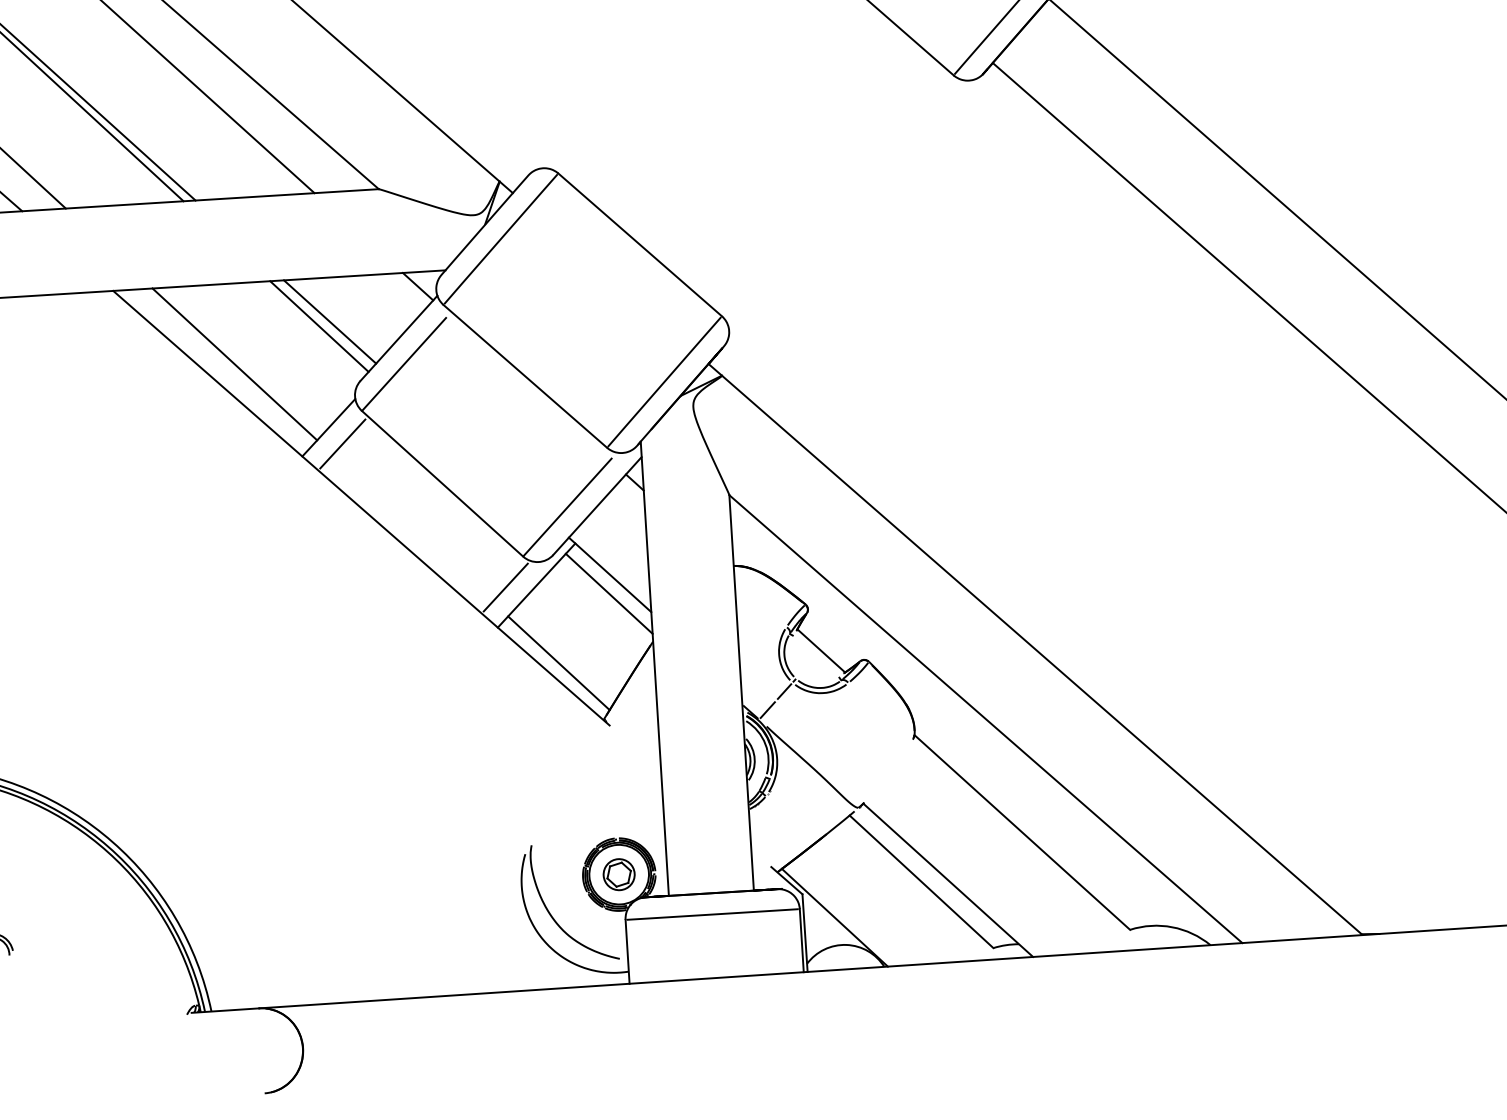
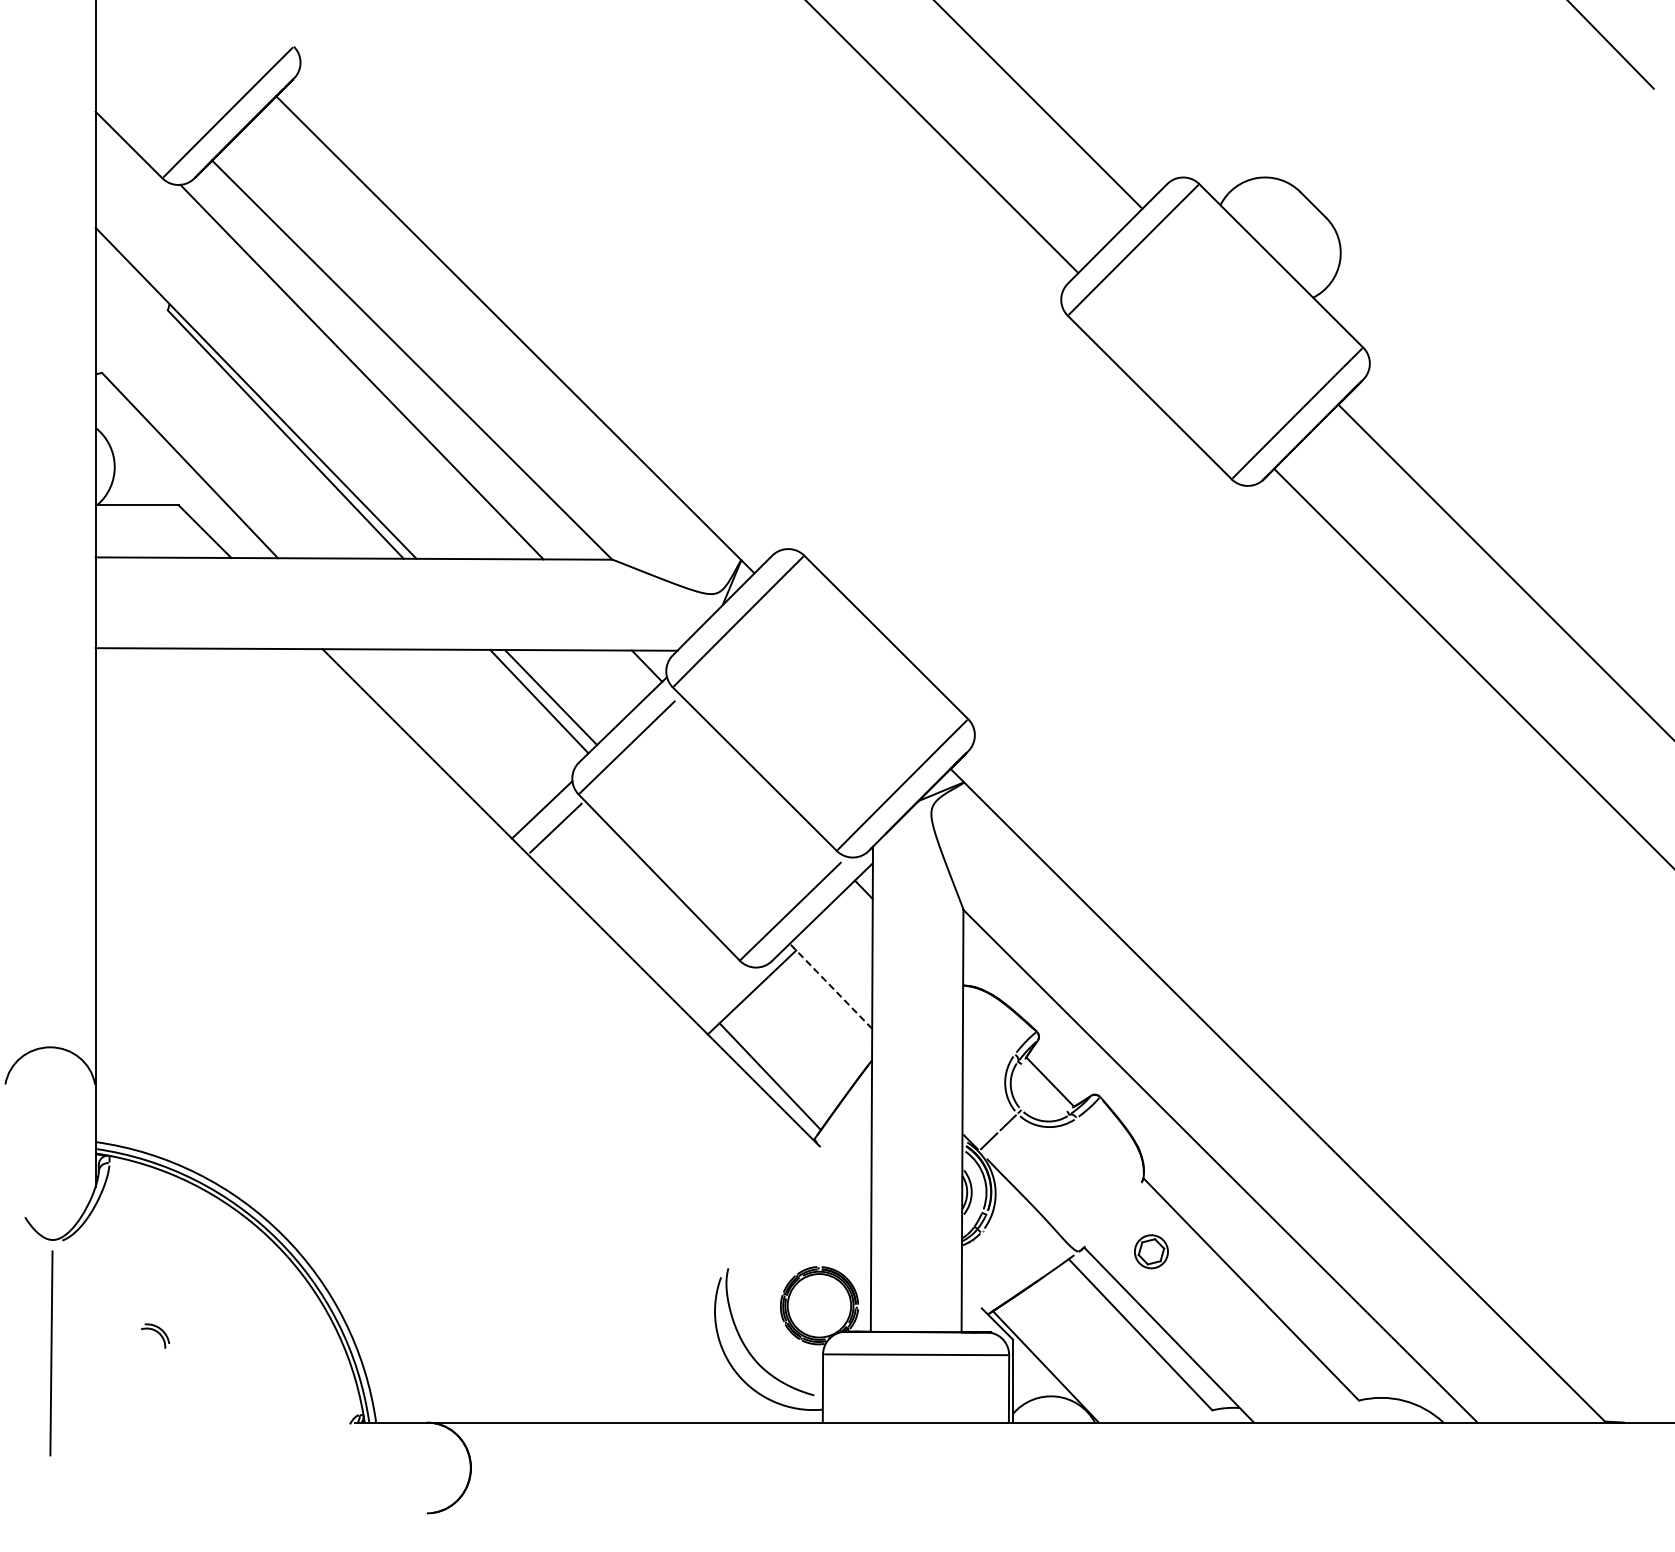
line: (234, 364) -> (446, 735), removed
line: (609, 574) -> (830, 985), solid -> dashed
line: (506, 587) -> (719, 992), removed
line: (609, 593) -> (828, 1006), removed
part: (619, 874) -> (1151, 1251), moved

